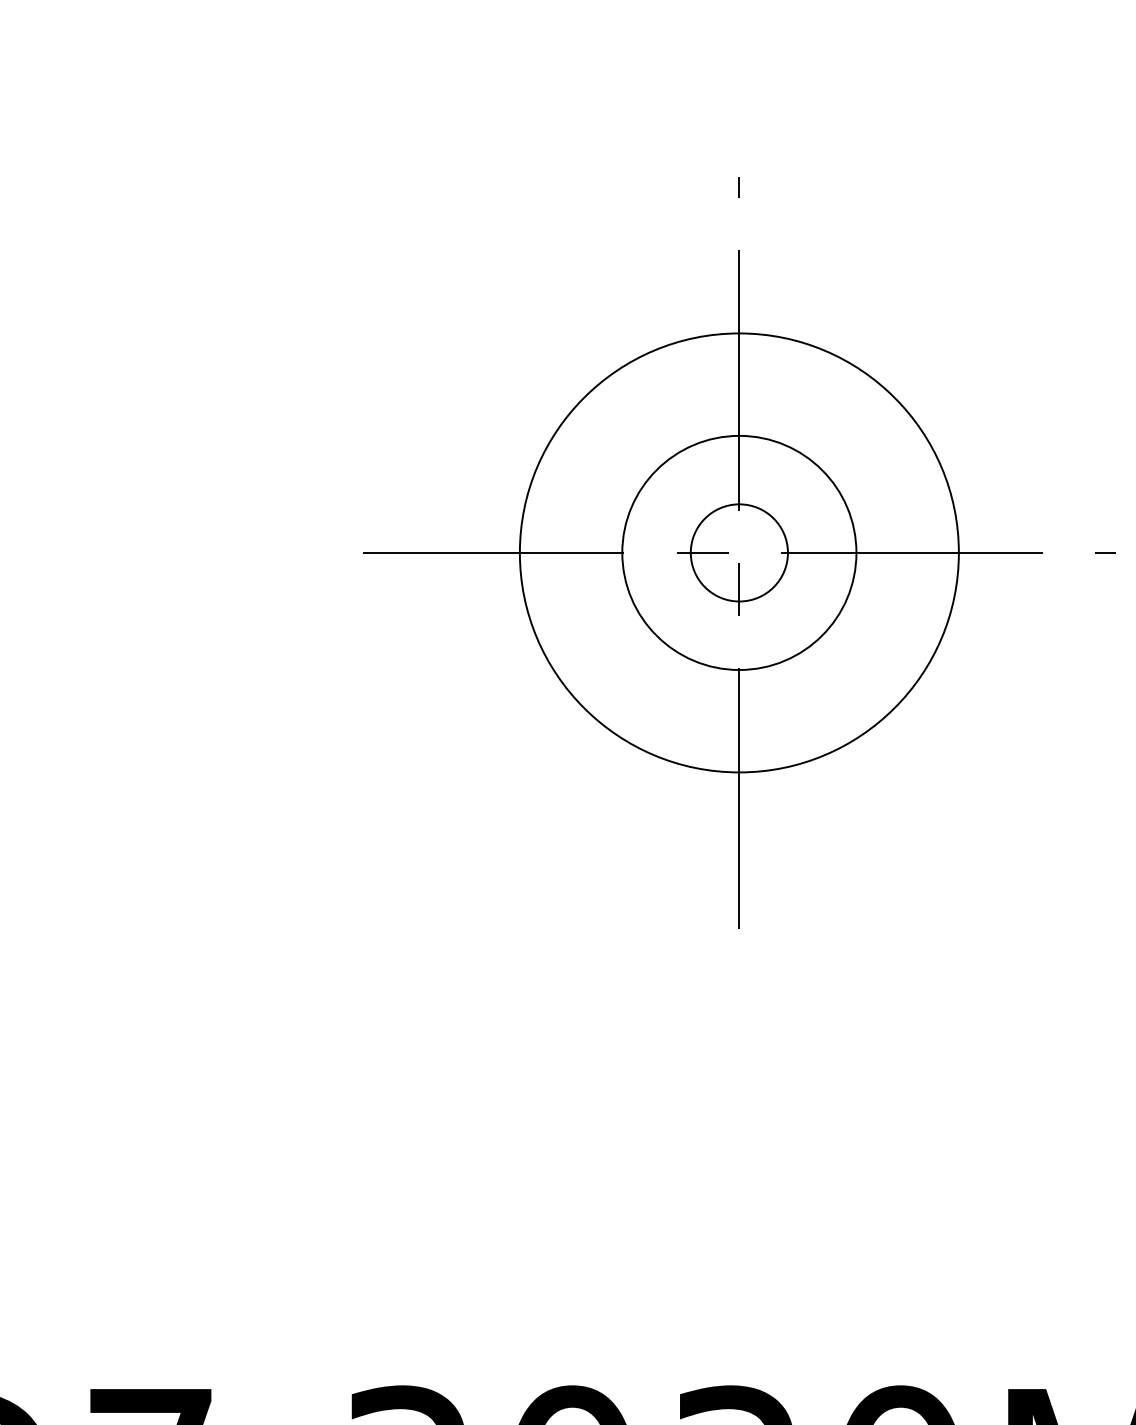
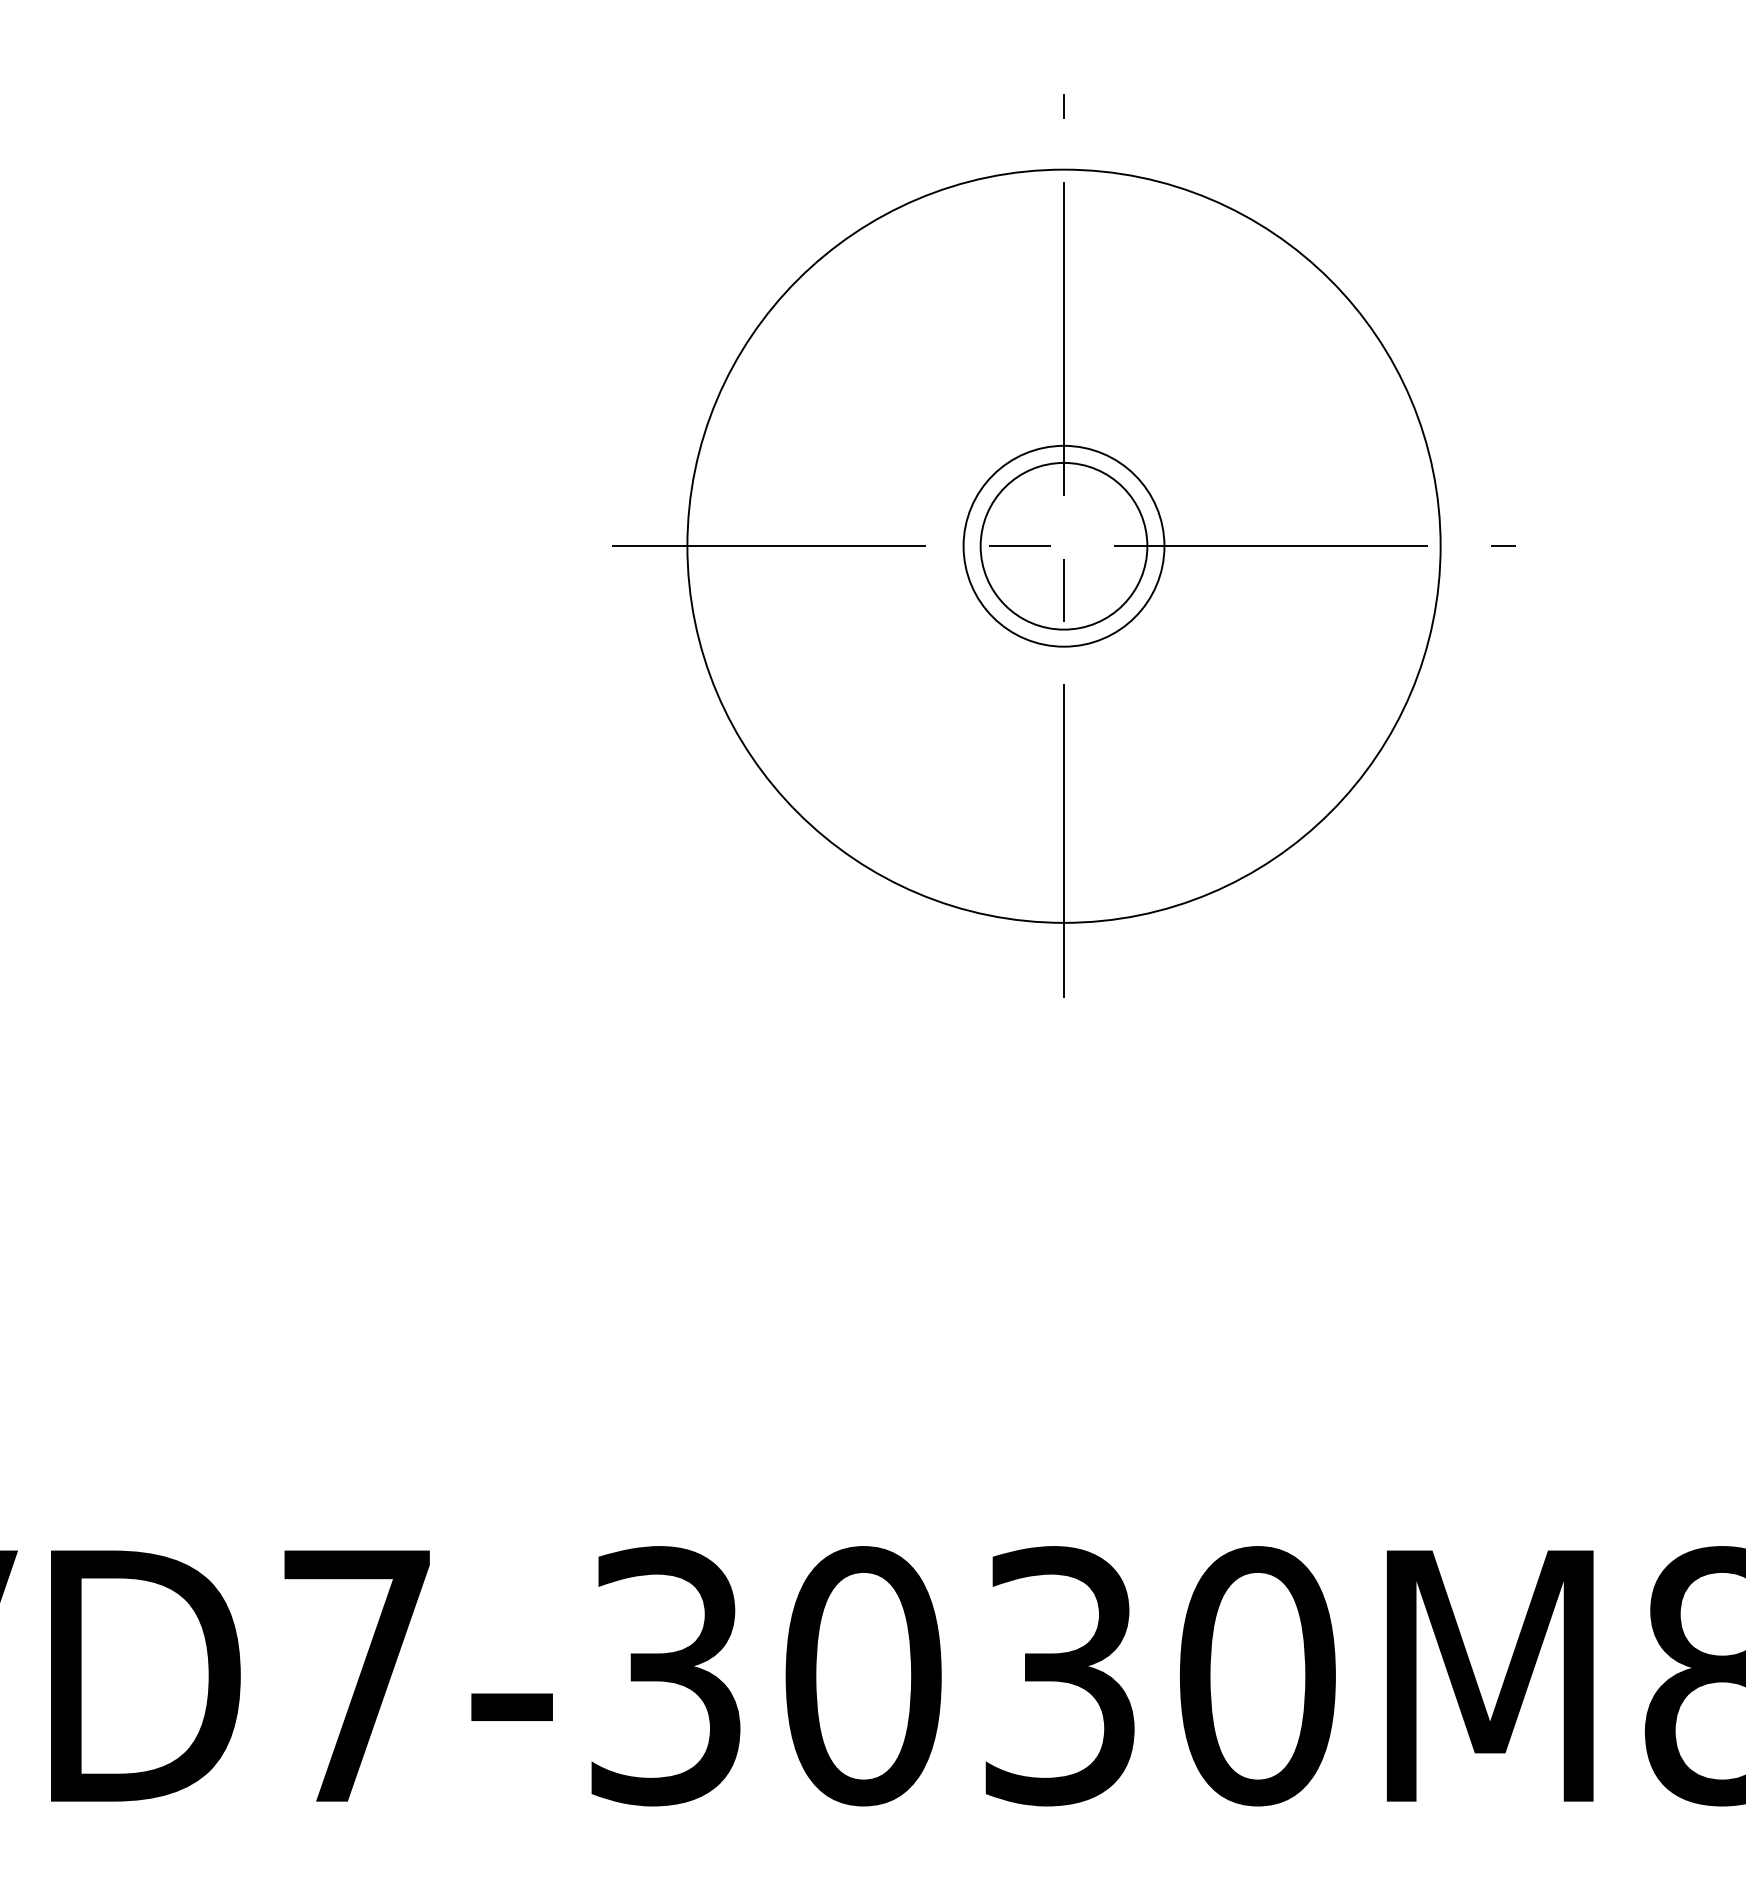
circle: (738, 552) -> (1063, 545), size x0.71
circle: (738, 552) -> (1063, 545), size x1.43
circle: (738, 552) -> (1063, 545), size x1.43

